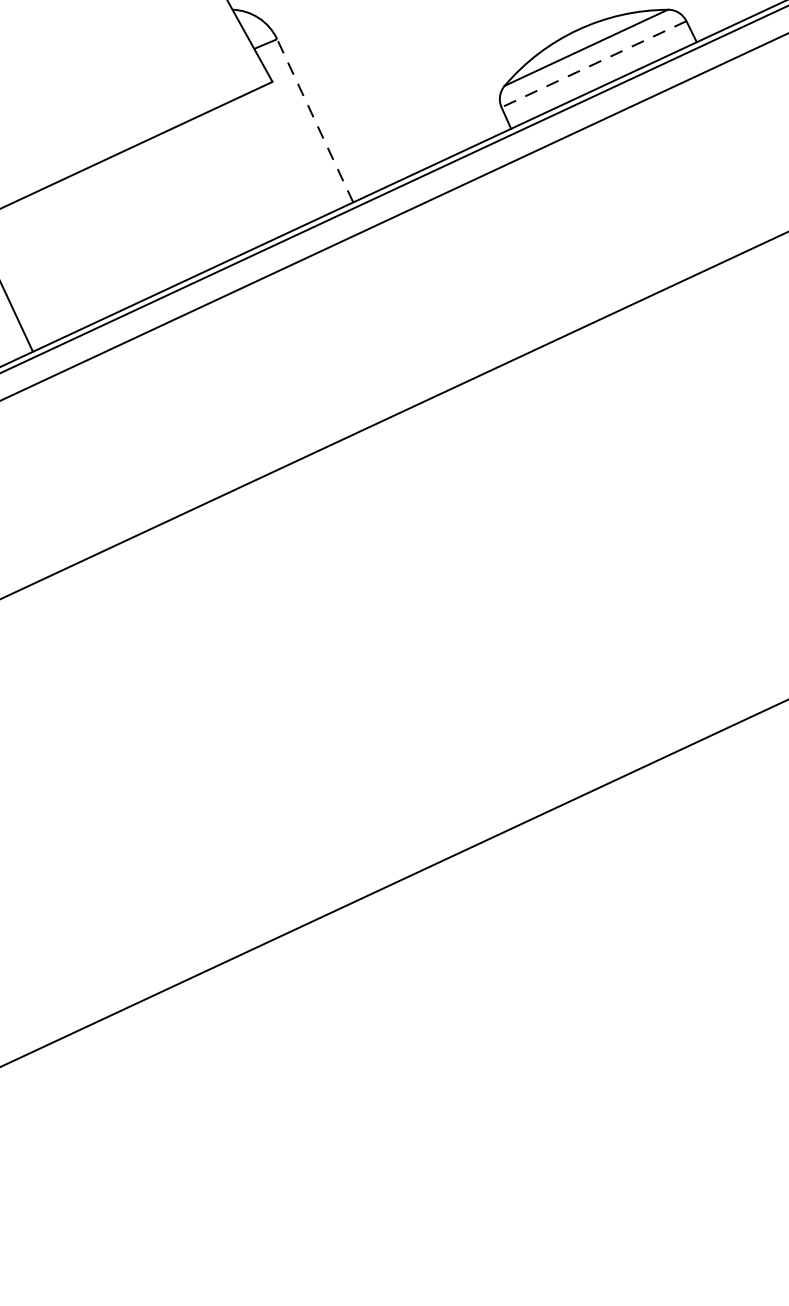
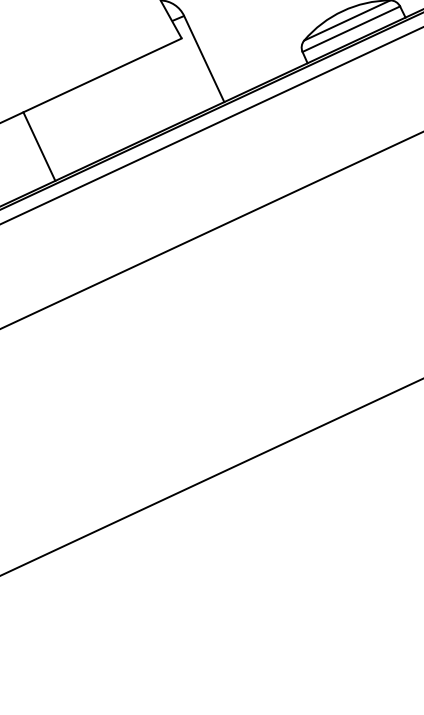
line: (594, 64) -> (351, 29), dashed -> solid
line: (315, 119) -> (204, 58), dashed -> solid

